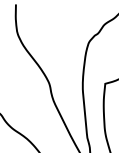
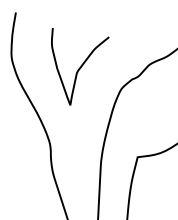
curve: (59, 34) -> (77, 69), added

